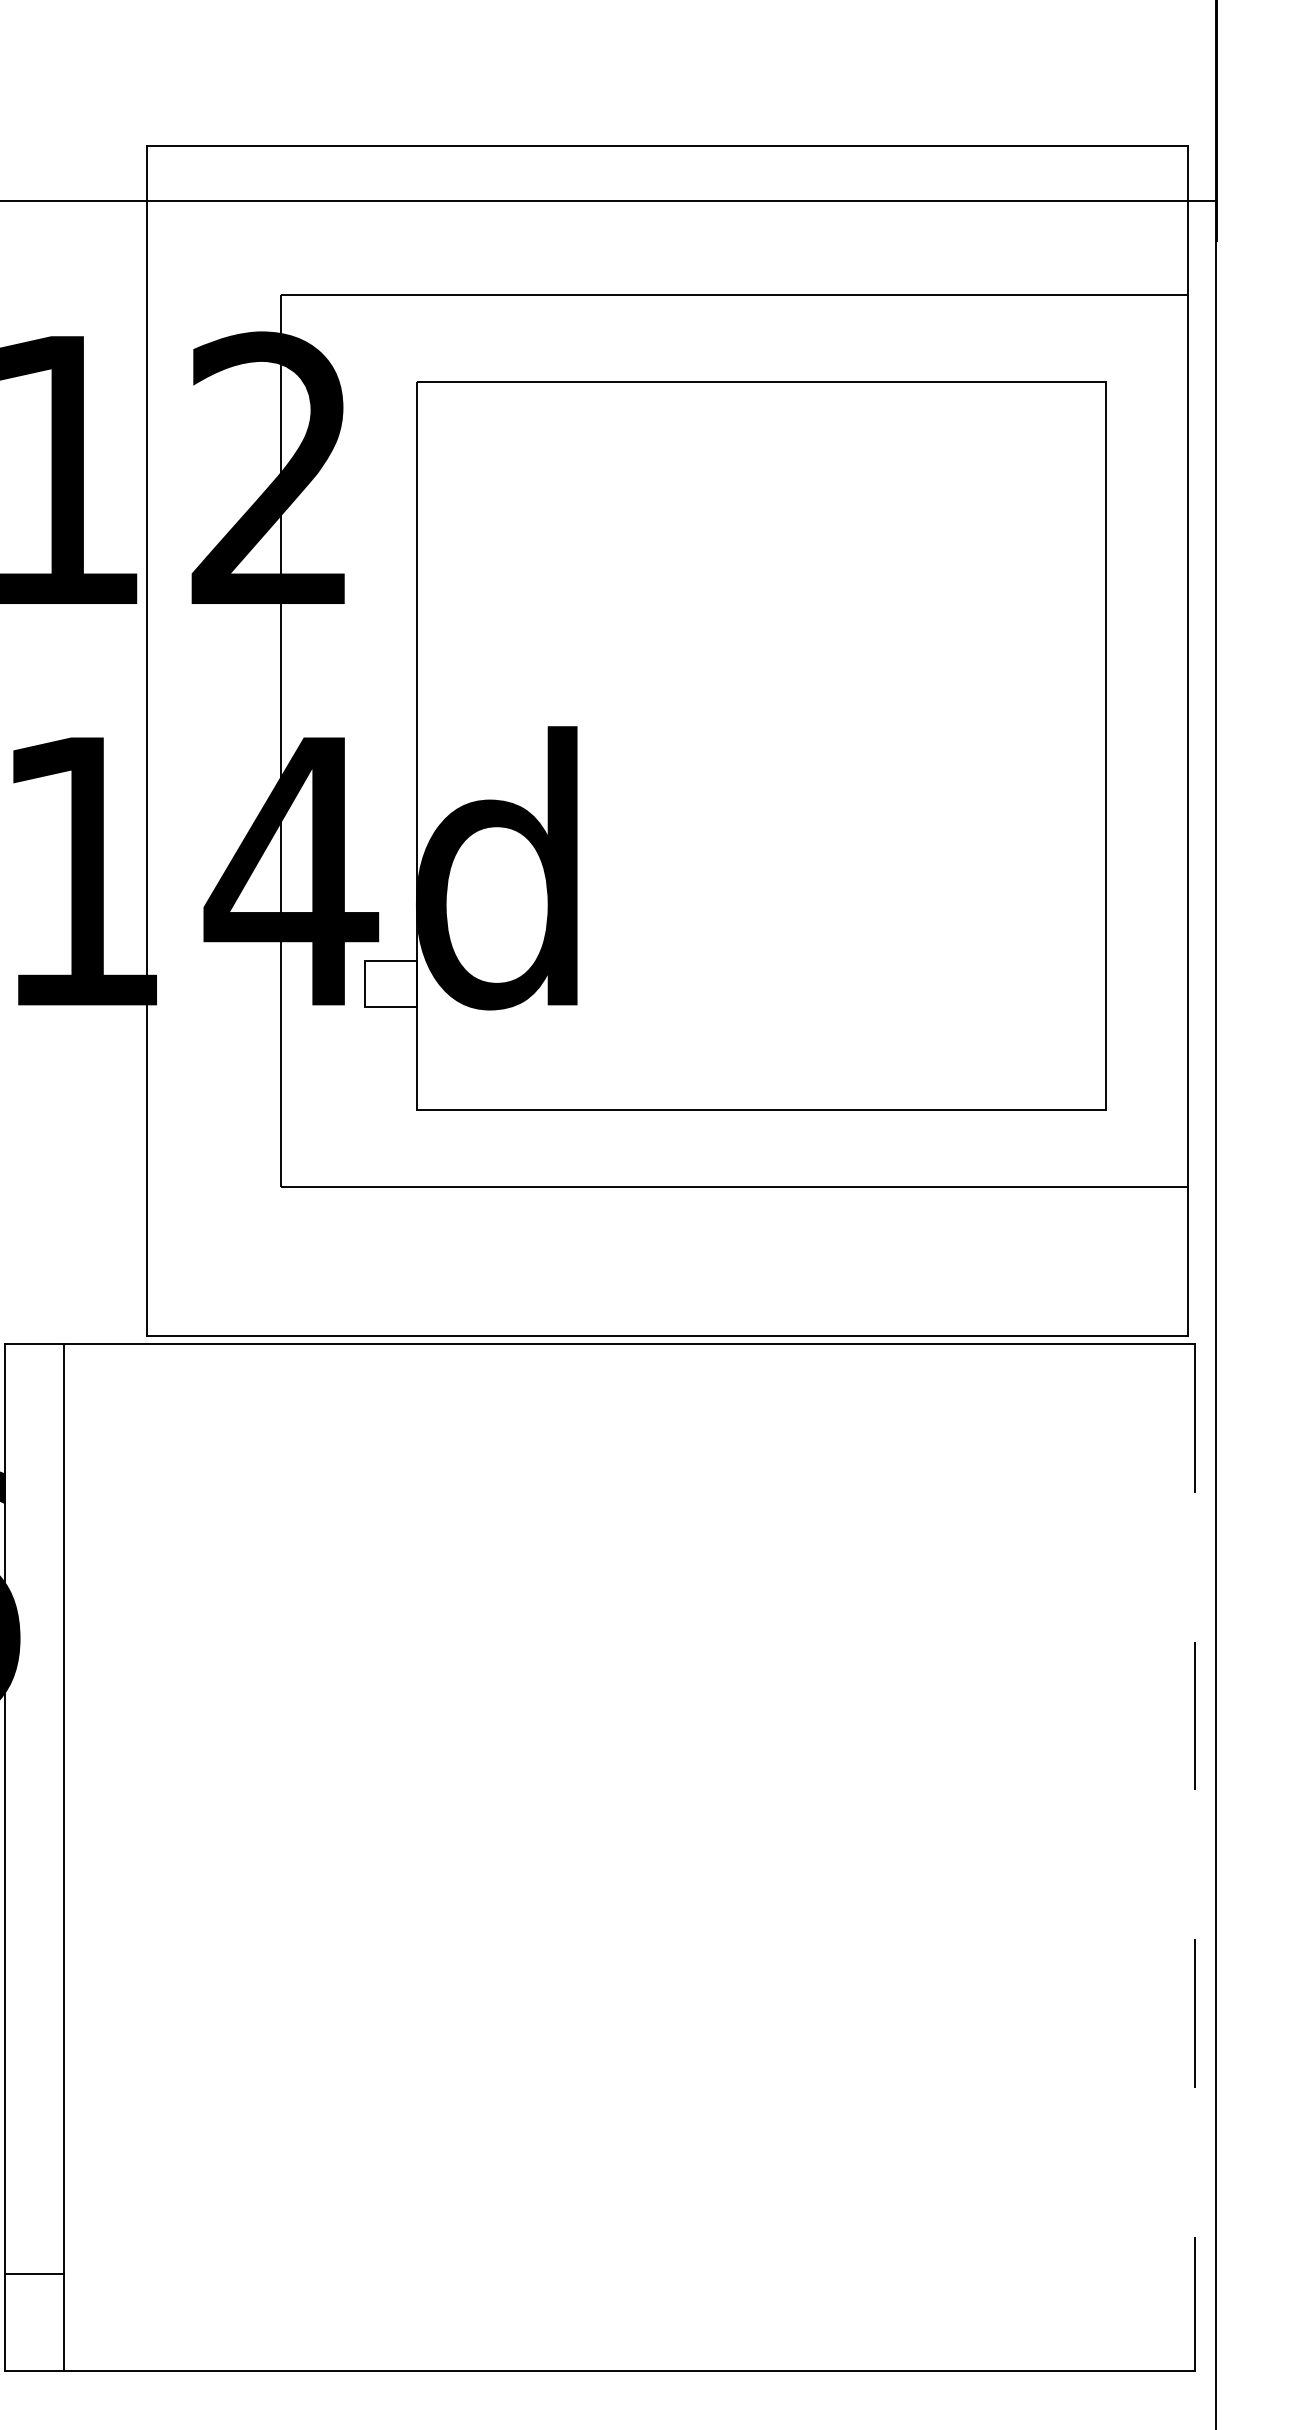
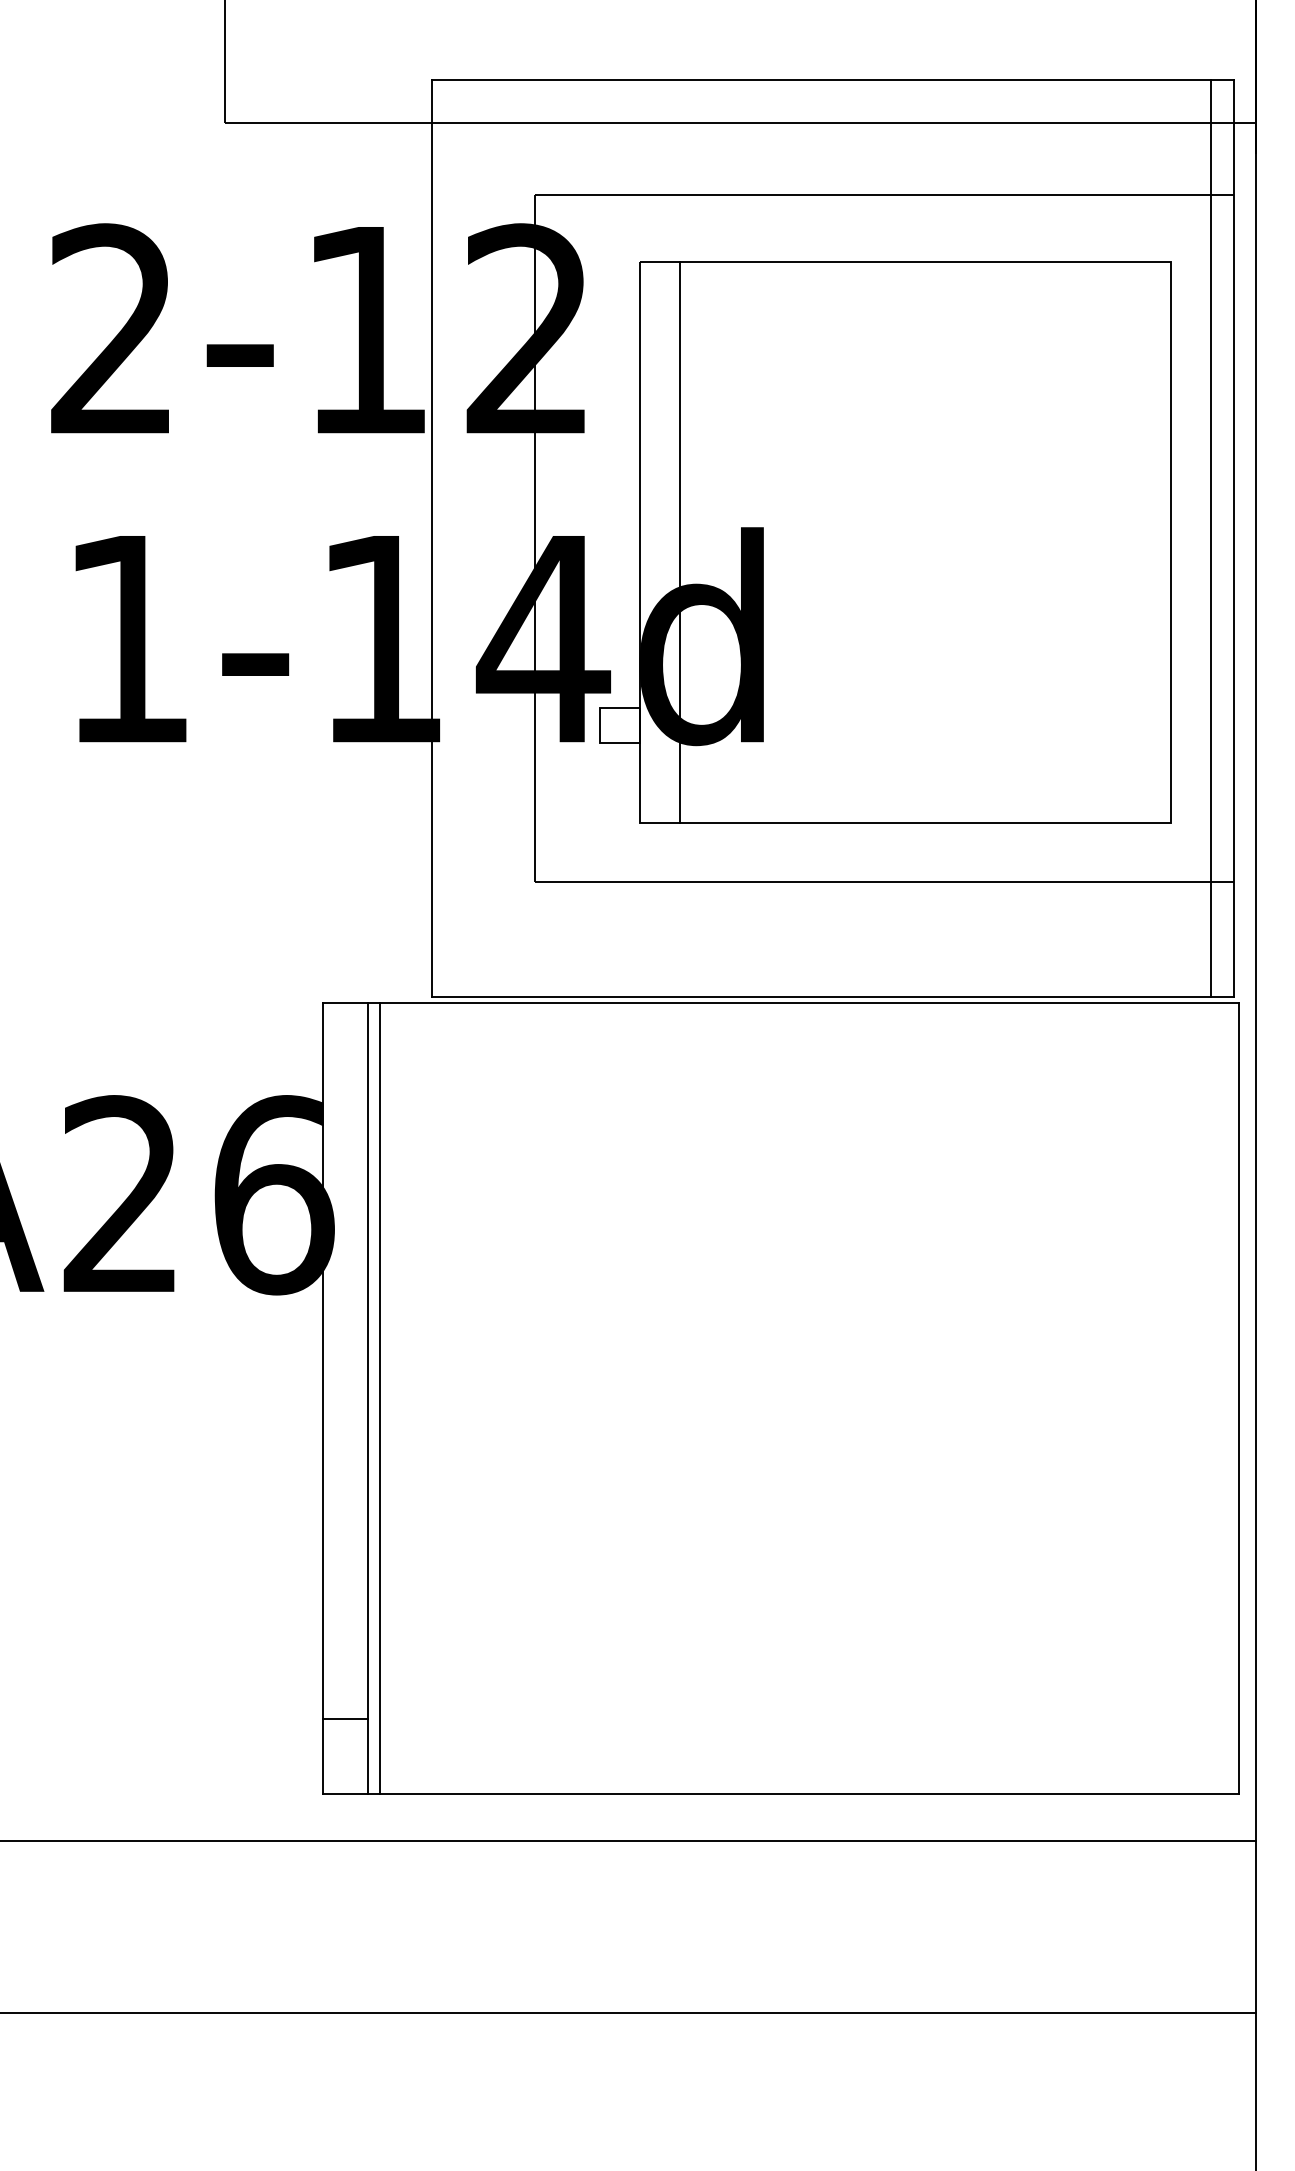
line: (1158, 740) -> (1211, 538), added
line: (469, 744) -> (680, 541), added
line: (78, 1857) -> (379, 1398), added
line: (1195, 1857) -> (1239, 1398), dashed -> solid

